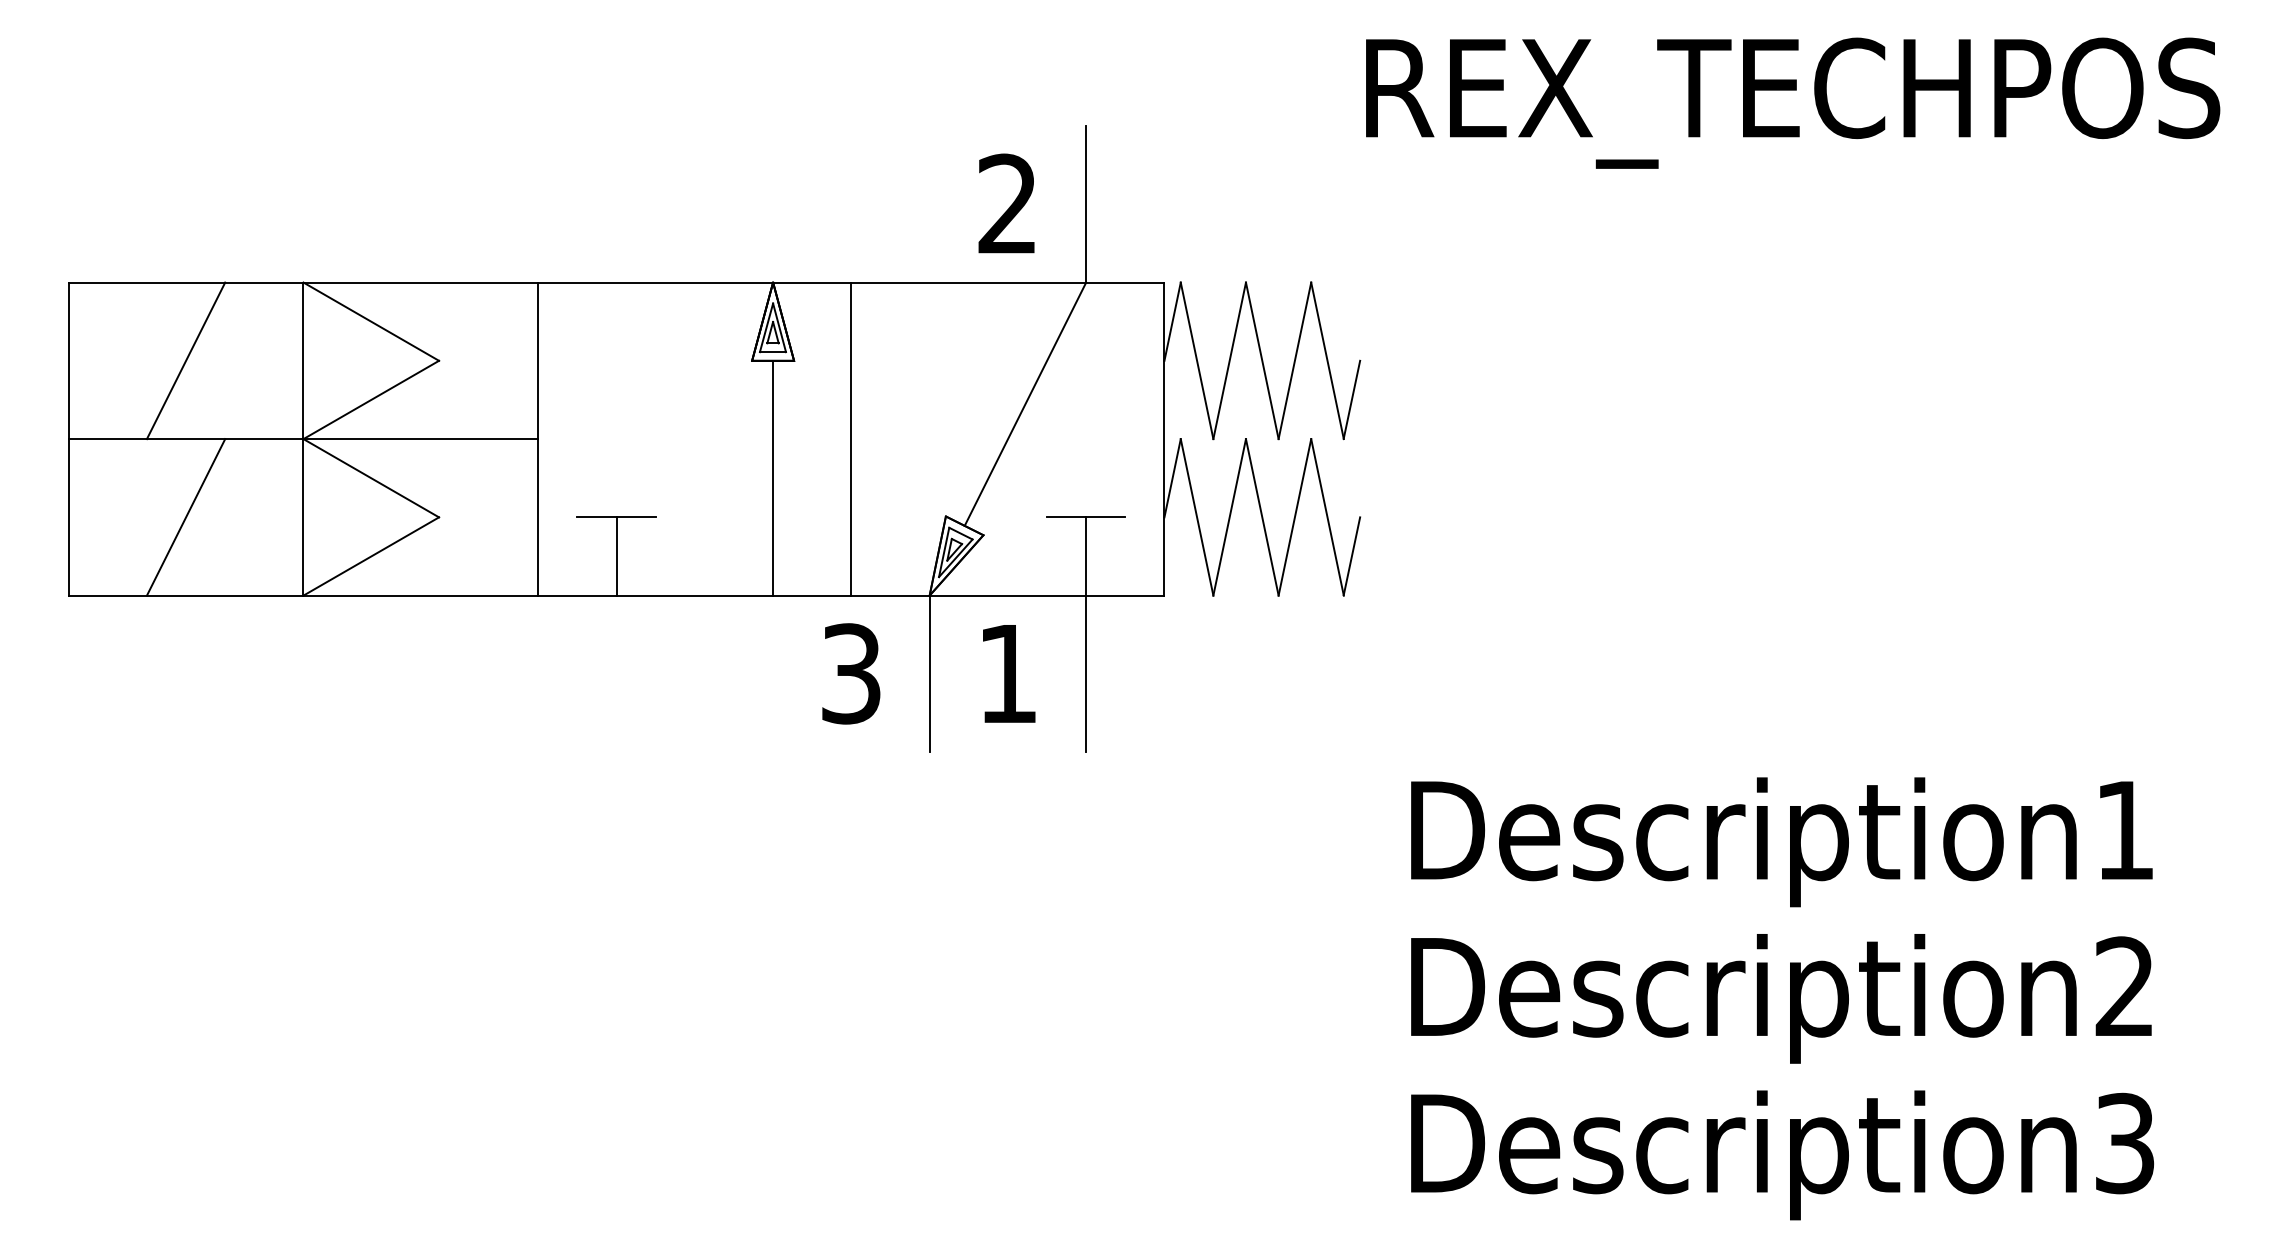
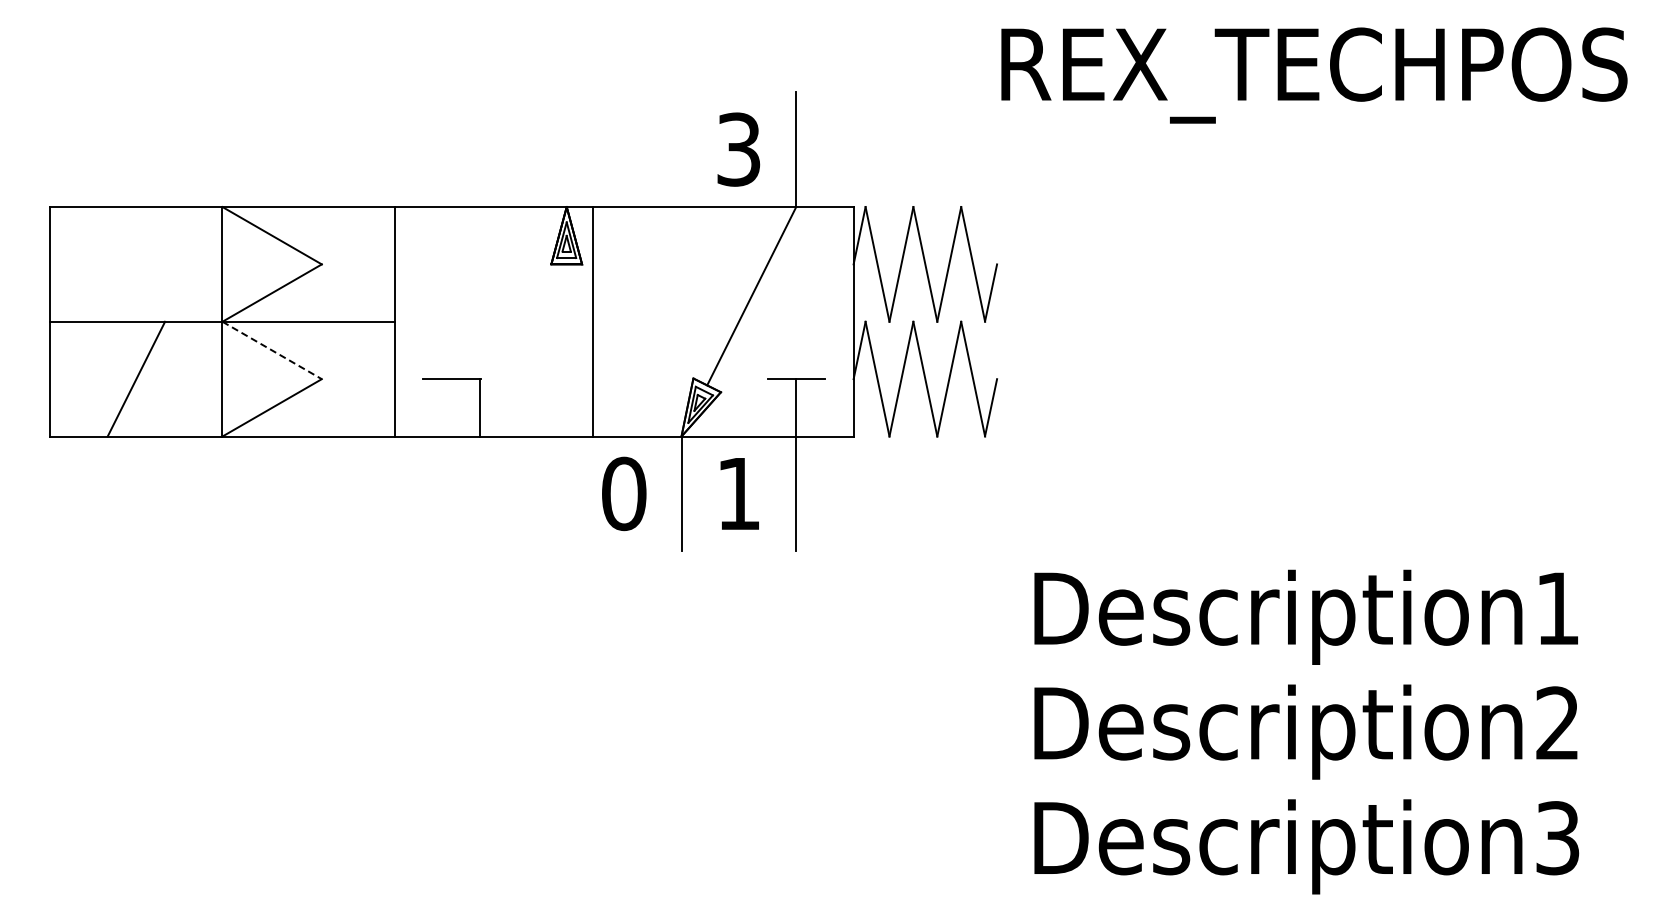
text: (1007, 204) -> (738, 149), 2 -> 3
line: (186, 360) -> (136, 264), removed
line: (851, 438) -> (593, 321), moved
line: (371, 478) -> (272, 350), solid -> dashed
line: (772, 478) -> (566, 350), removed
line: (615, 556) -> (479, 407), moved
text: (851, 673) -> (624, 493), 3 -> 0

